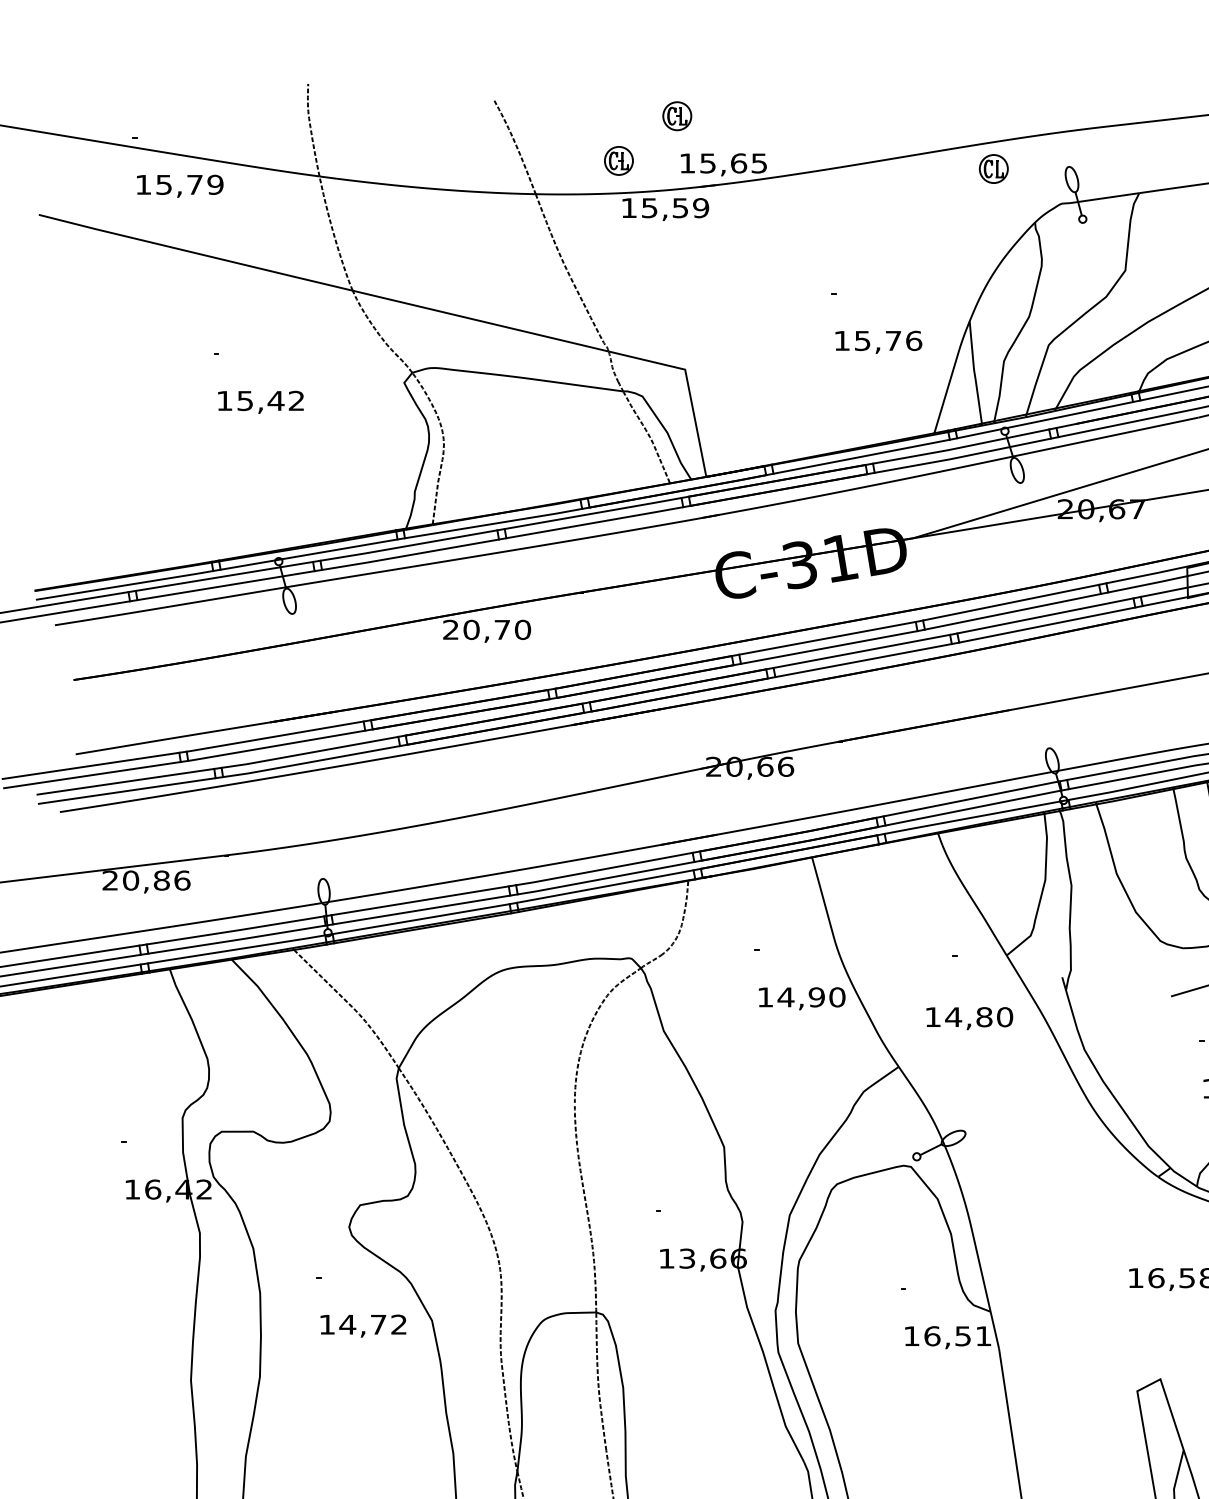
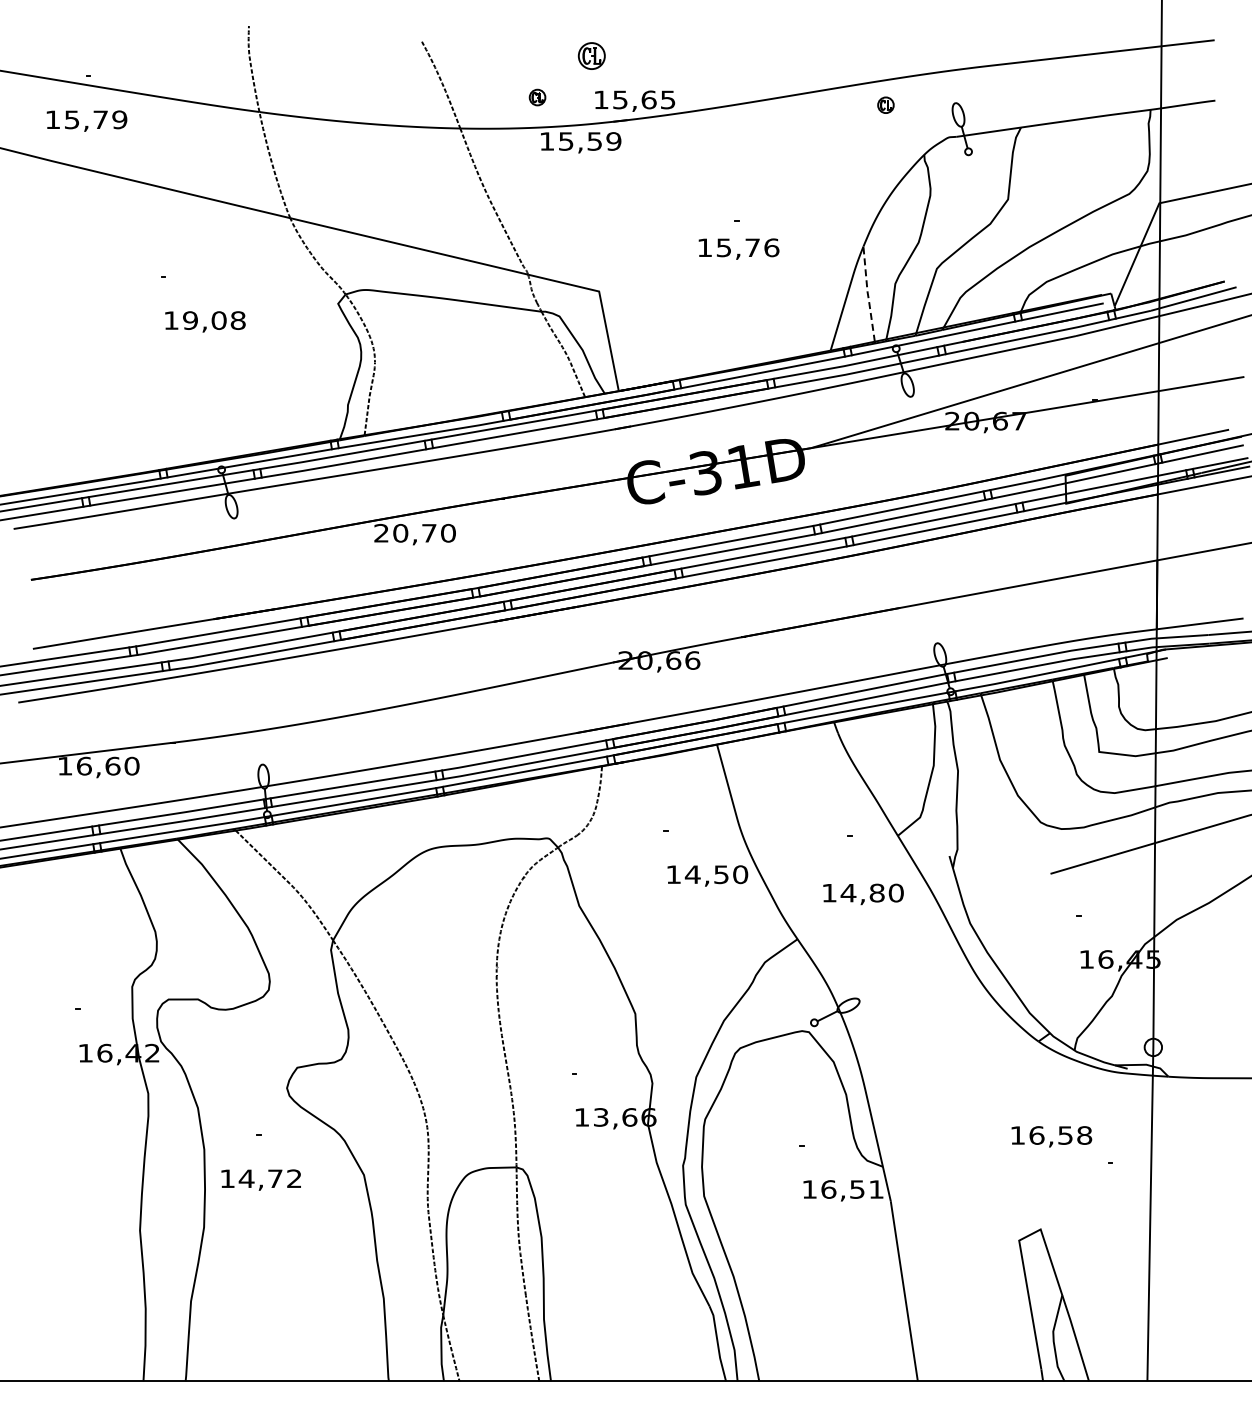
part: (618, 160) -> (537, 97), size x0.6
part: (993, 169) -> (885, 105), size x0.6
text: (179, 185) -> (86, 120), moved
text: (878, 341) -> (738, 248), moved
line: (974, 372) -> (867, 294), solid -> dashed
text: (271, 400) -> (214, 320), 15,42 -> 19,08
text: (146, 879) -> (98, 765), 20,86 -> 16,60
text: (816, 997) -> (721, 874), 14,90 -> 14,50
text: (362, 1325) -> (260, 1179), moved

